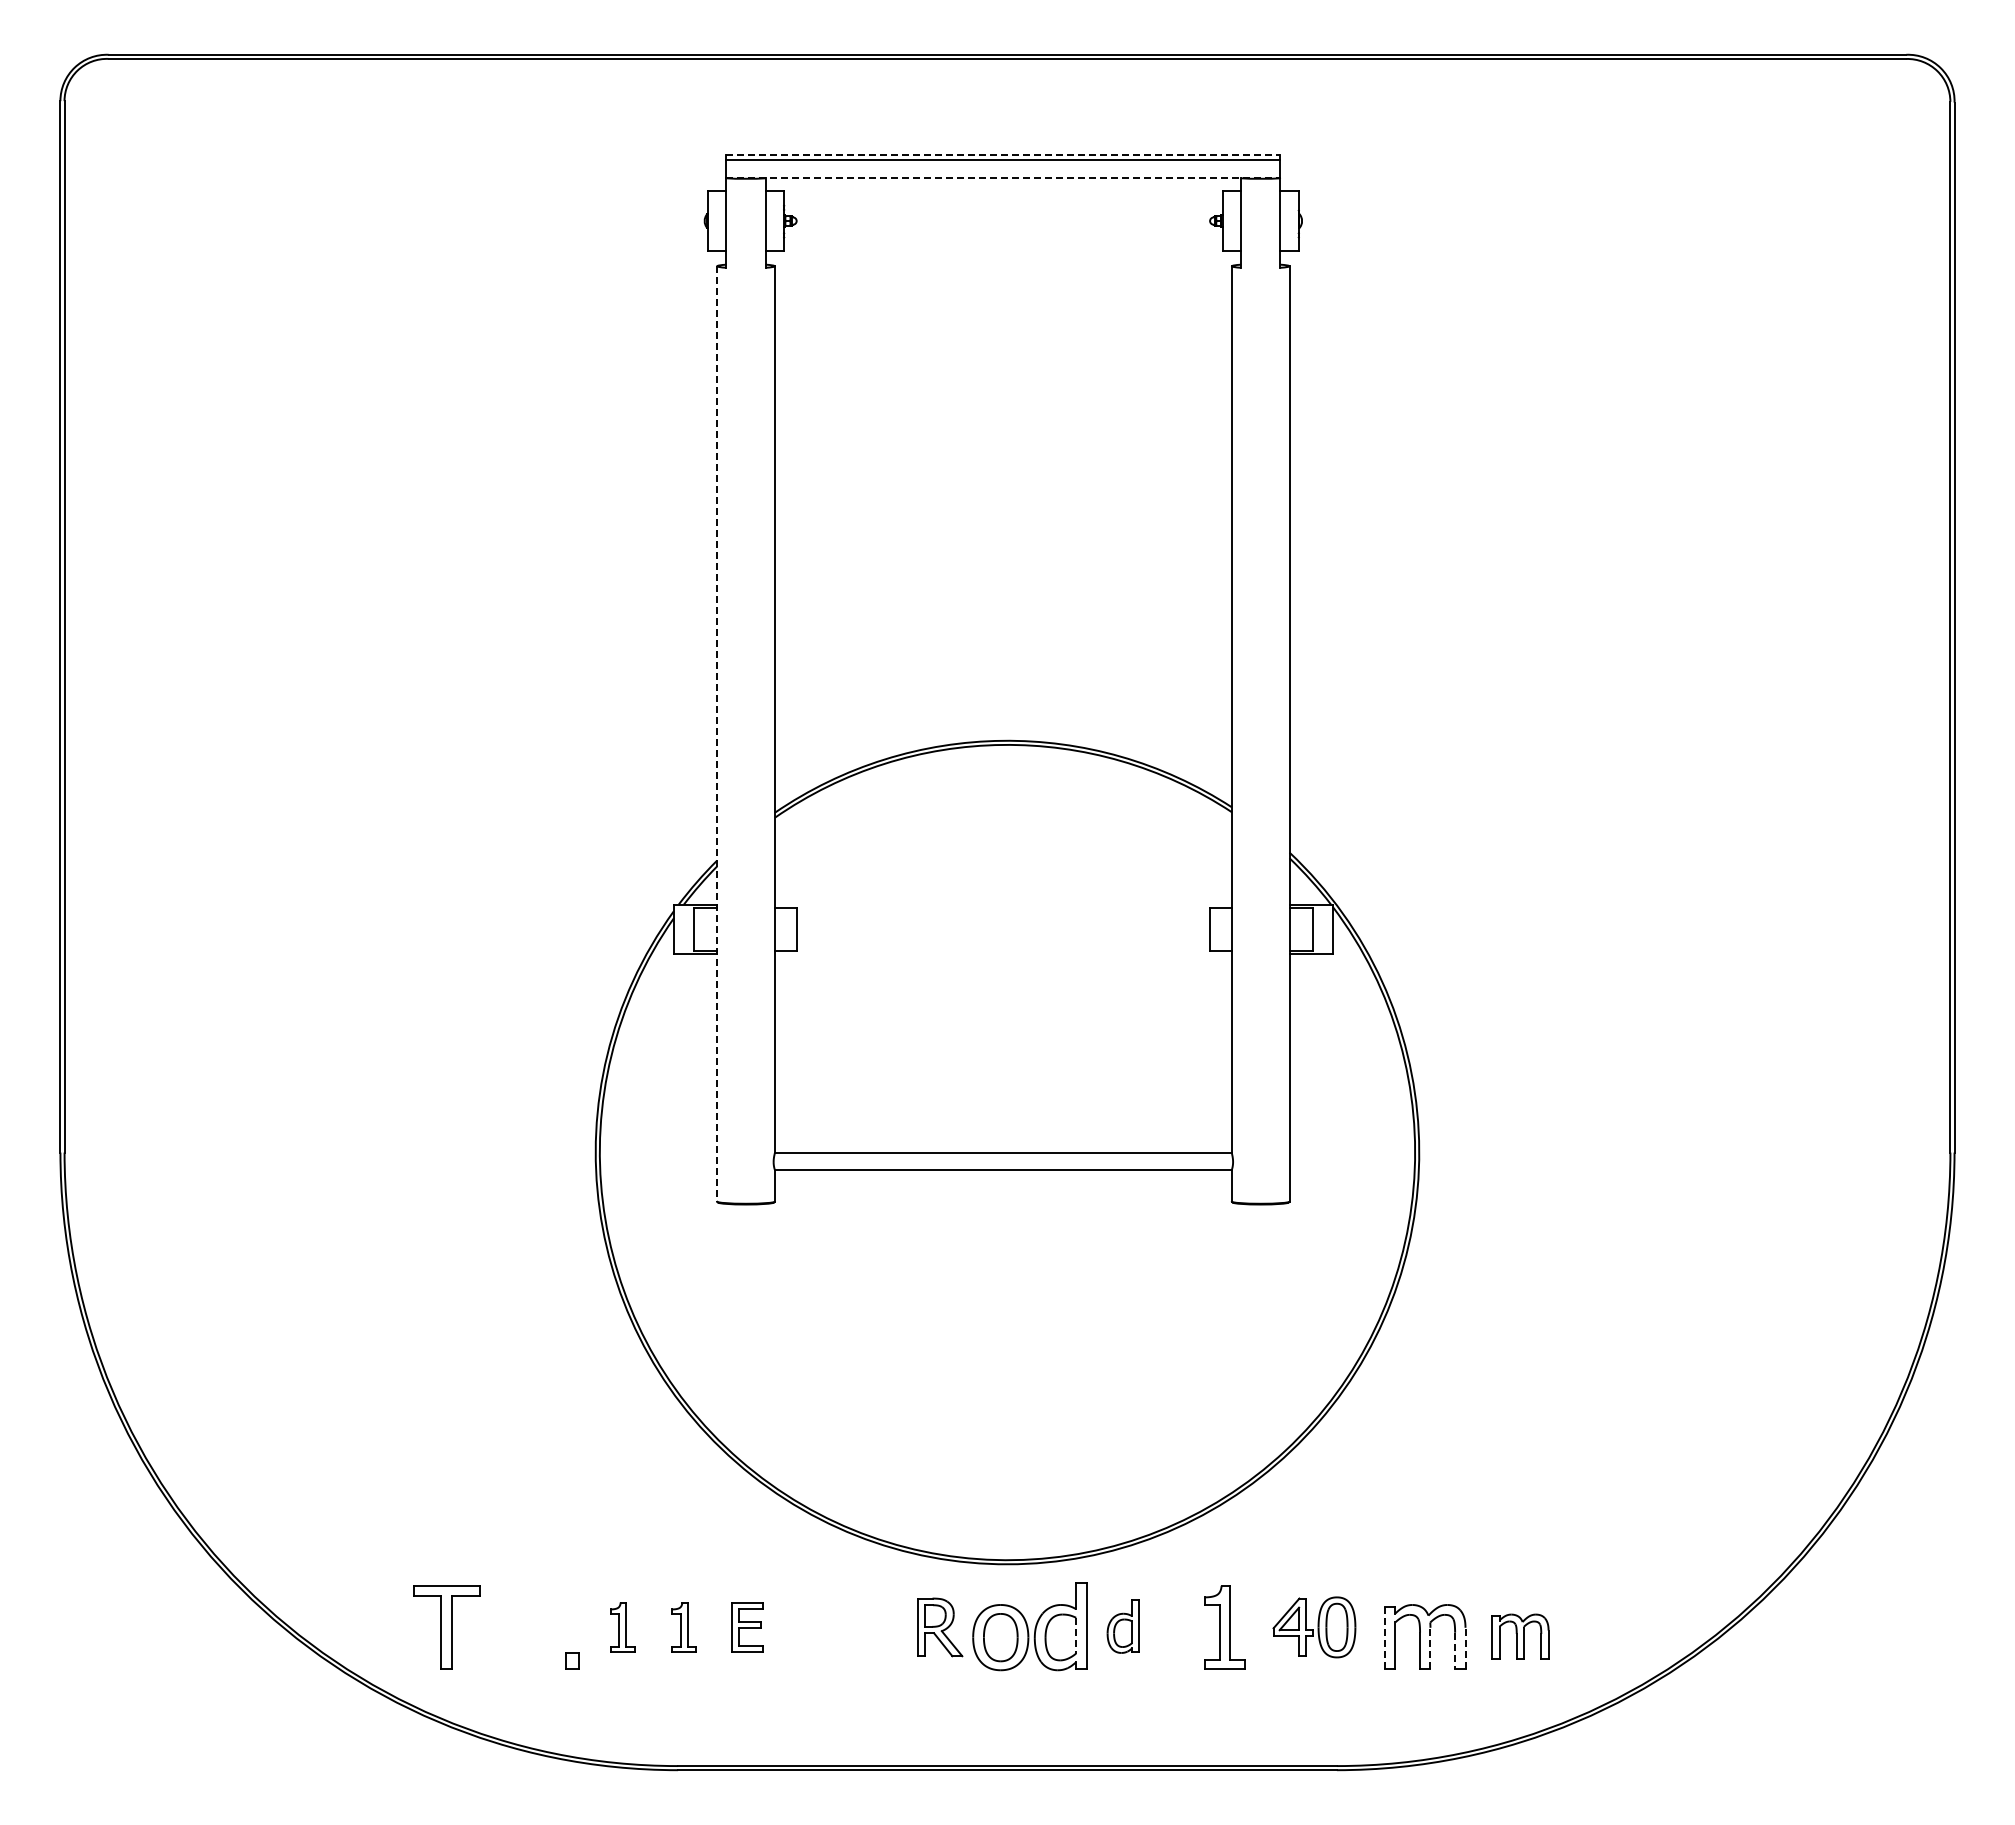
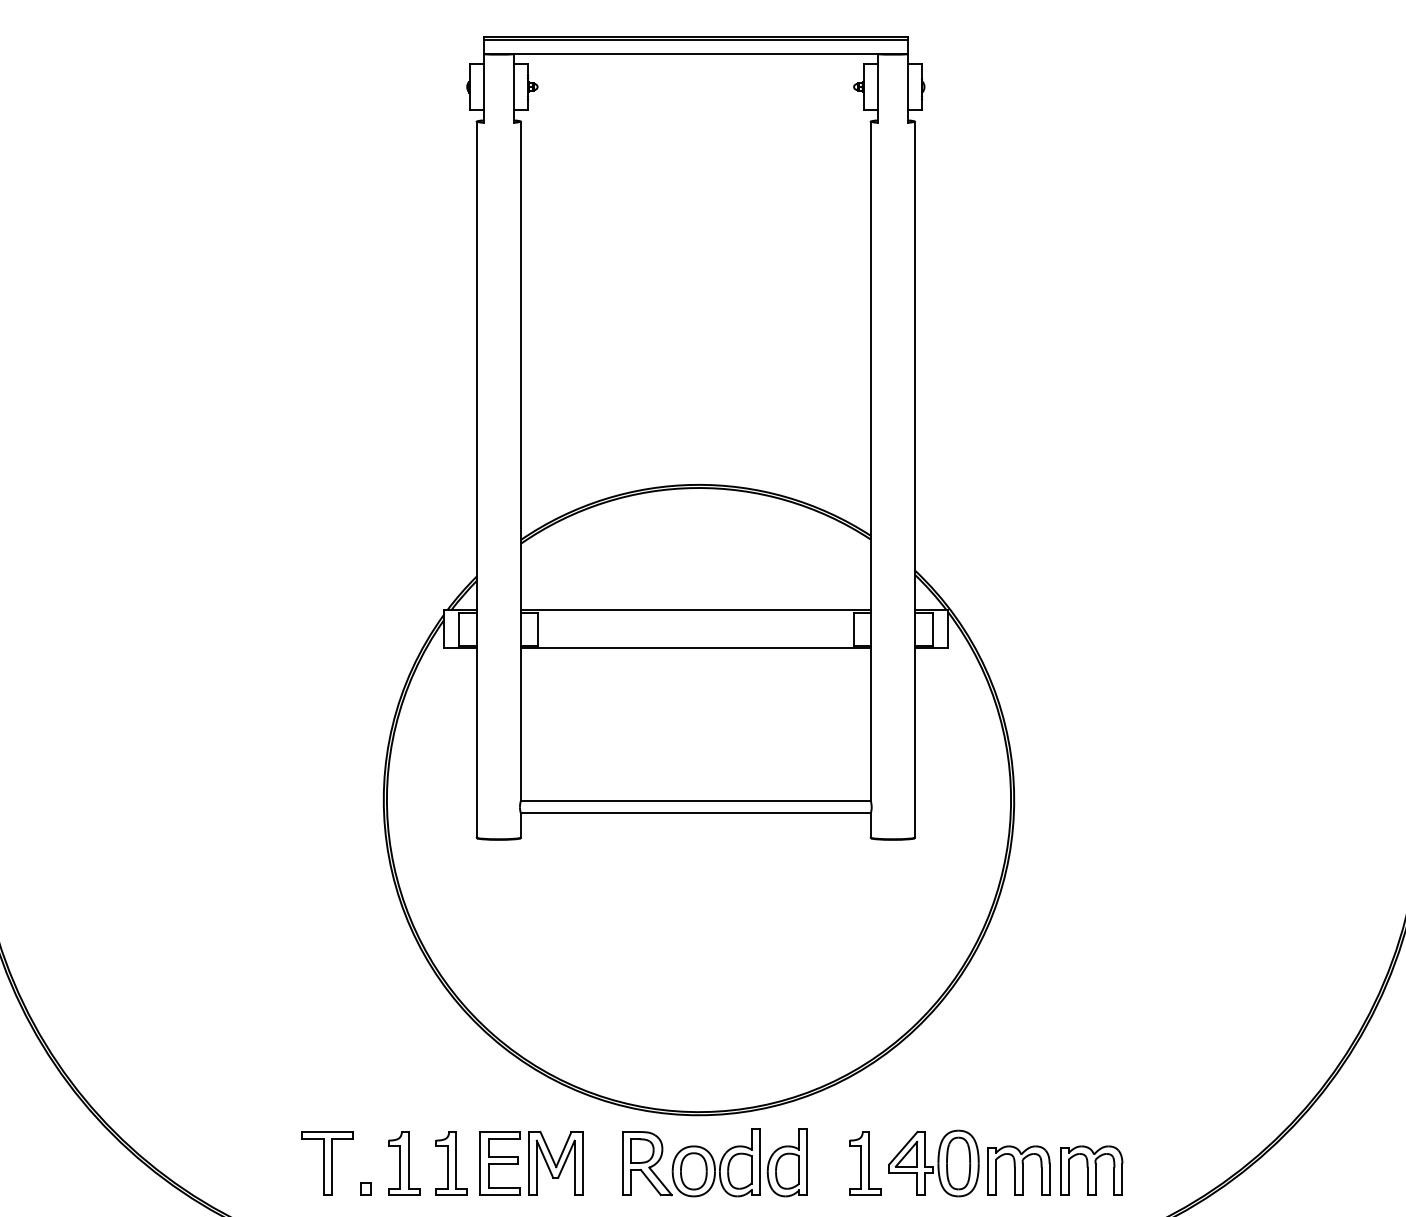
line: (1003, 155) -> (695, 36), dashed -> solid
line: (1003, 178) -> (695, 54), dashed -> solid
line: (717, 733) -> (477, 479), dashed -> solid
line: (1002, 904) -> (695, 610), added
line: (1002, 954) -> (695, 648), added
part: (1122, 1626) -> (787, 1162), size x1.67
part: (446, 1627) -> (327, 1163), moved
part: (622, 1627) -> (404, 1163), size x1.67
part: (683, 1627) -> (450, 1163), size x1.67
part: (747, 1627) -> (499, 1163), size x1.67
part: (820, 1627) -> (555, 1163), added
part: (939, 1627) -> (646, 1163), size x1.43
part: (1314, 1627) -> (934, 1163), size x1.43
line: (1076, 1635) -> (751, 1169), dashed -> solid
part: (1520, 1636) -> (1091, 1170), size x1.43
line: (1385, 1637) -> (988, 1171), dashed -> solid
line: (1430, 1647) -> (1022, 1178), dashed -> solid
line: (1465, 1647) -> (1049, 1178), dashed -> solid
line: (1455, 1650) -> (1041, 1181), dashed -> solid

